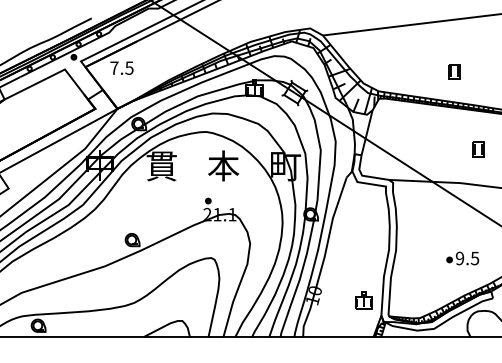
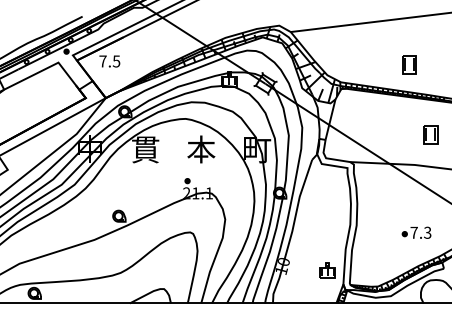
part: (453, 71) -> (408, 64), size x1.4
part: (478, 149) -> (430, 134), size x1.4
text: (467, 258) -> (420, 232), 9.5 -> 7.3

